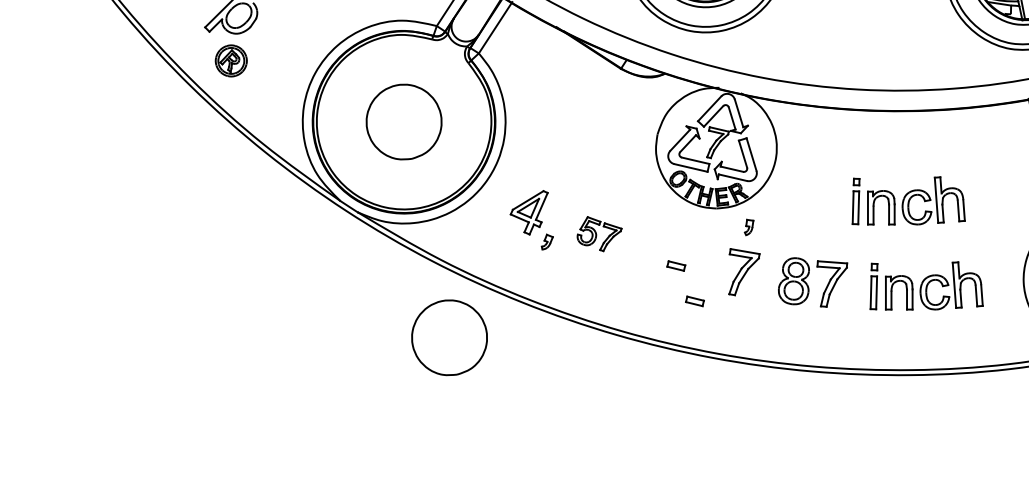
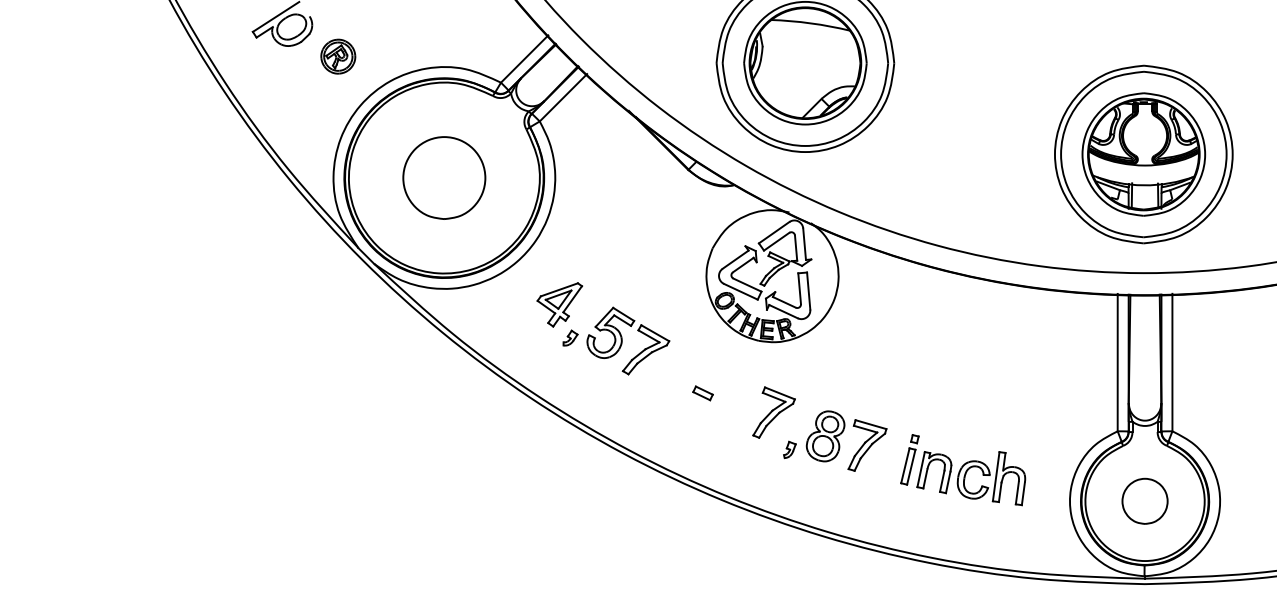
part: (231, 60) -> (338, 56), moved
part: (906, 200) -> (963, 375), removed
part: (748, 226) -> (789, 449), moved
part: (599, 232) -> (628, 340), size x1.67
part: (694, 301) -> (714, 435), removed
part: (449, 337) -> (444, 418), removed

